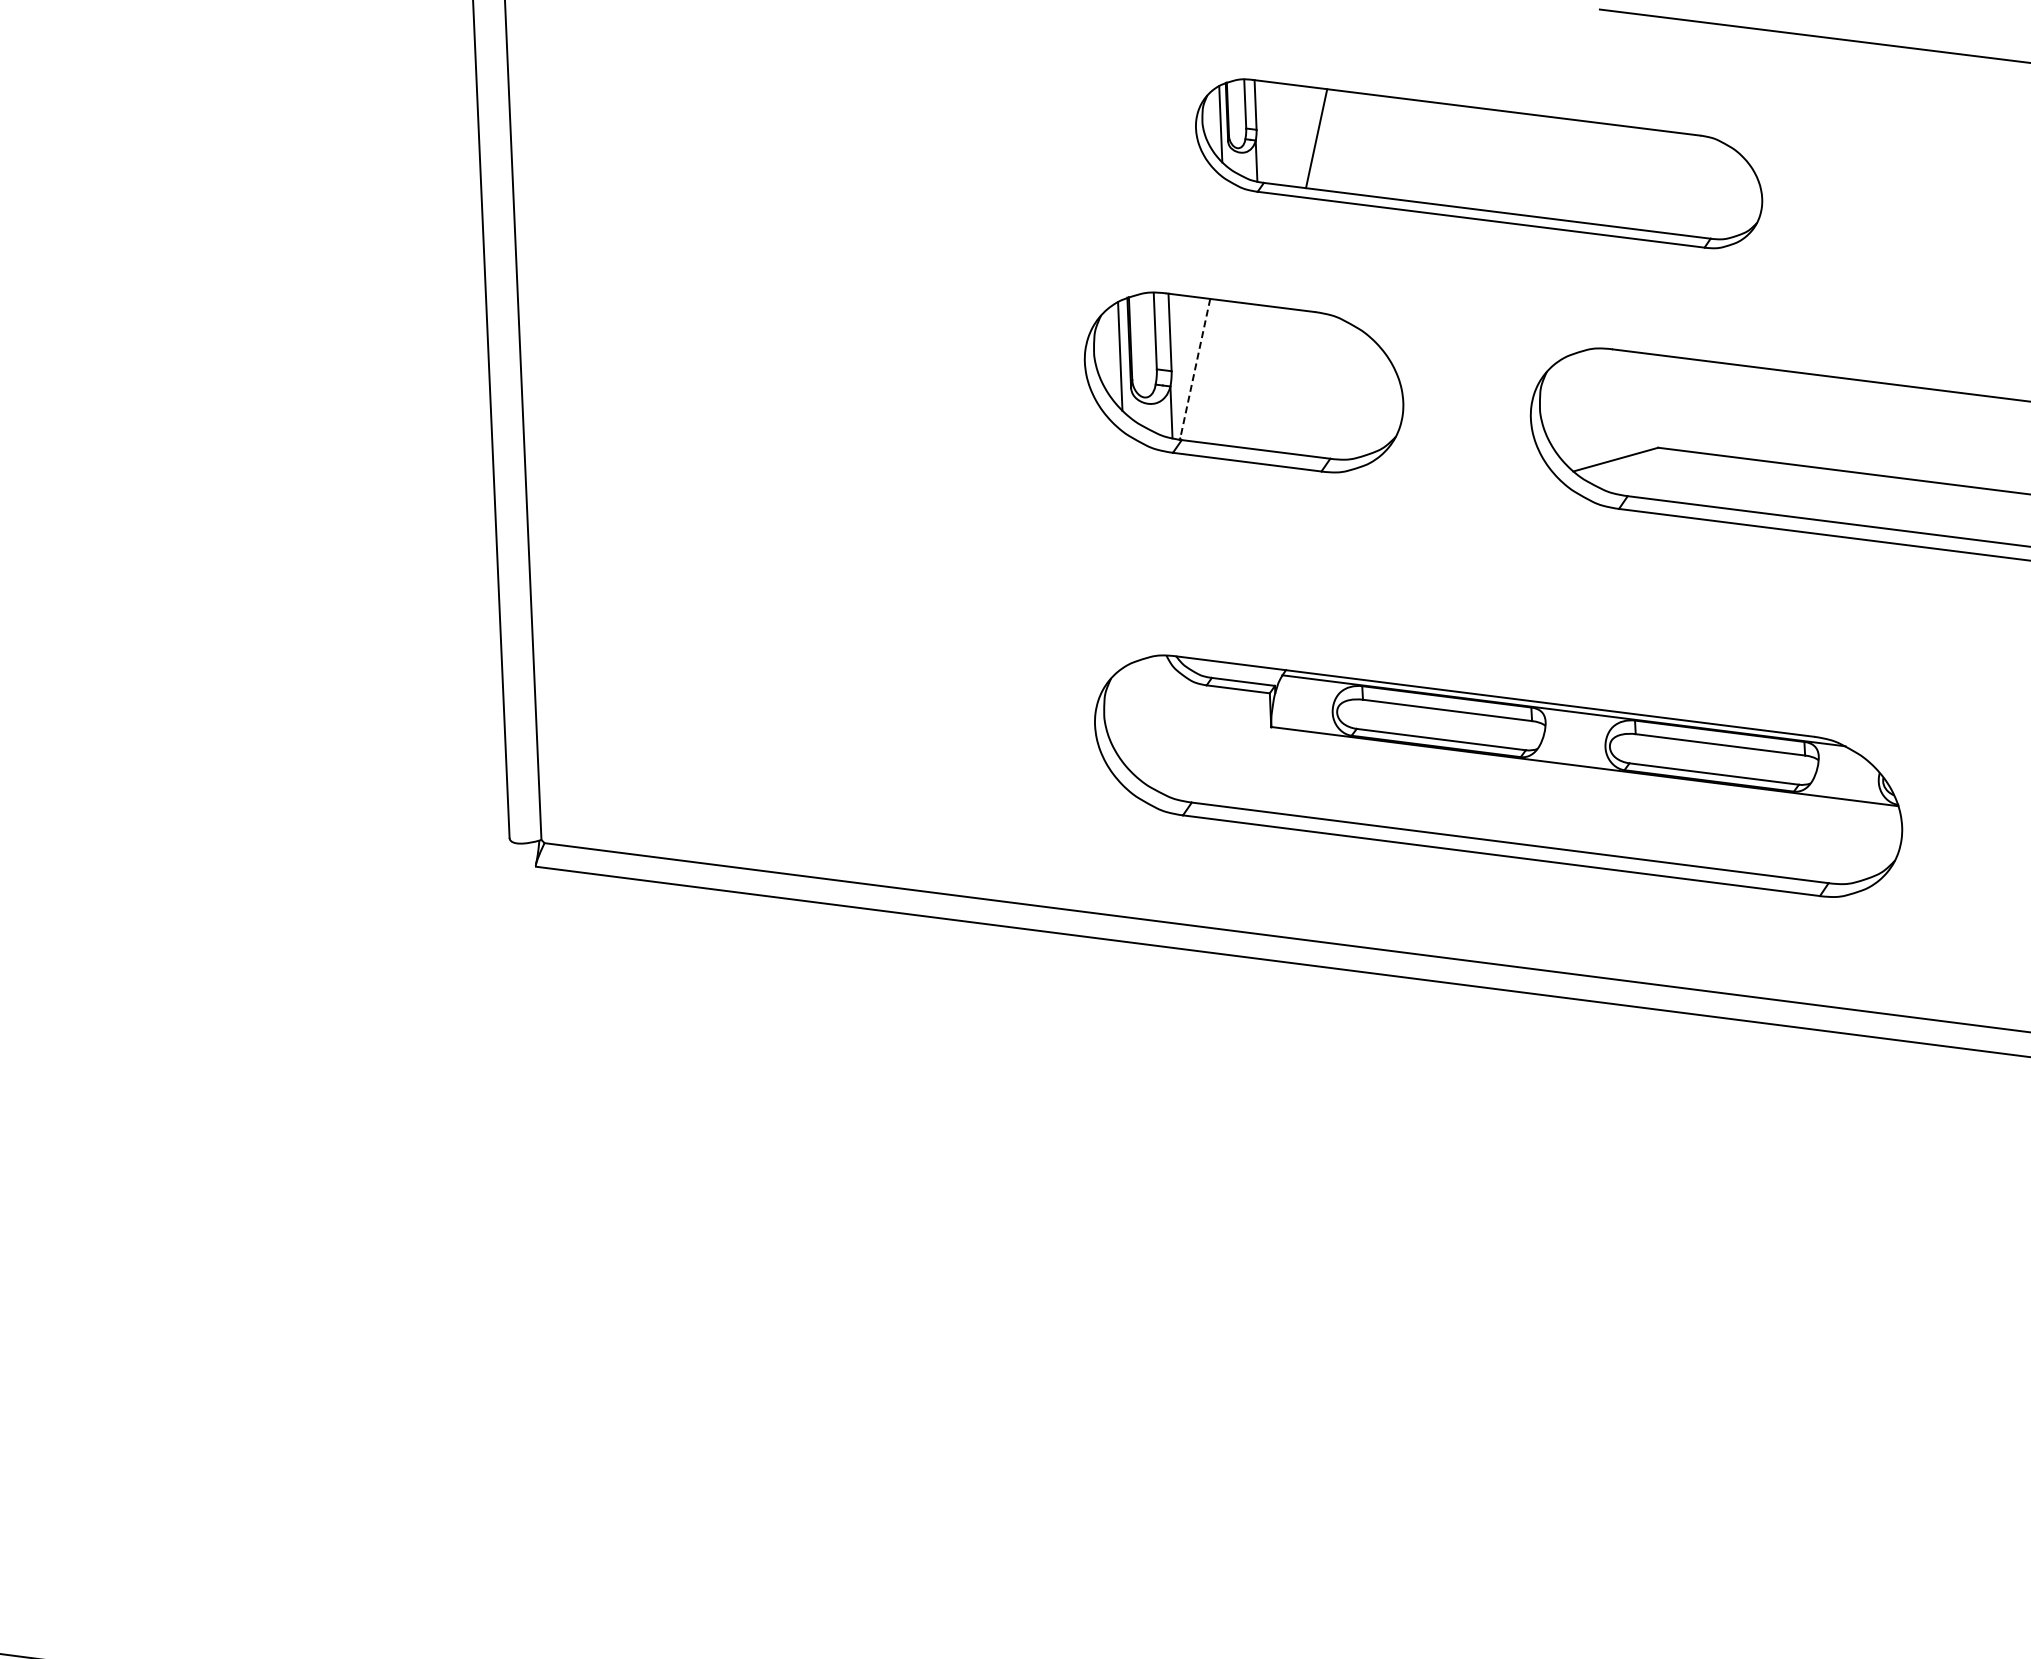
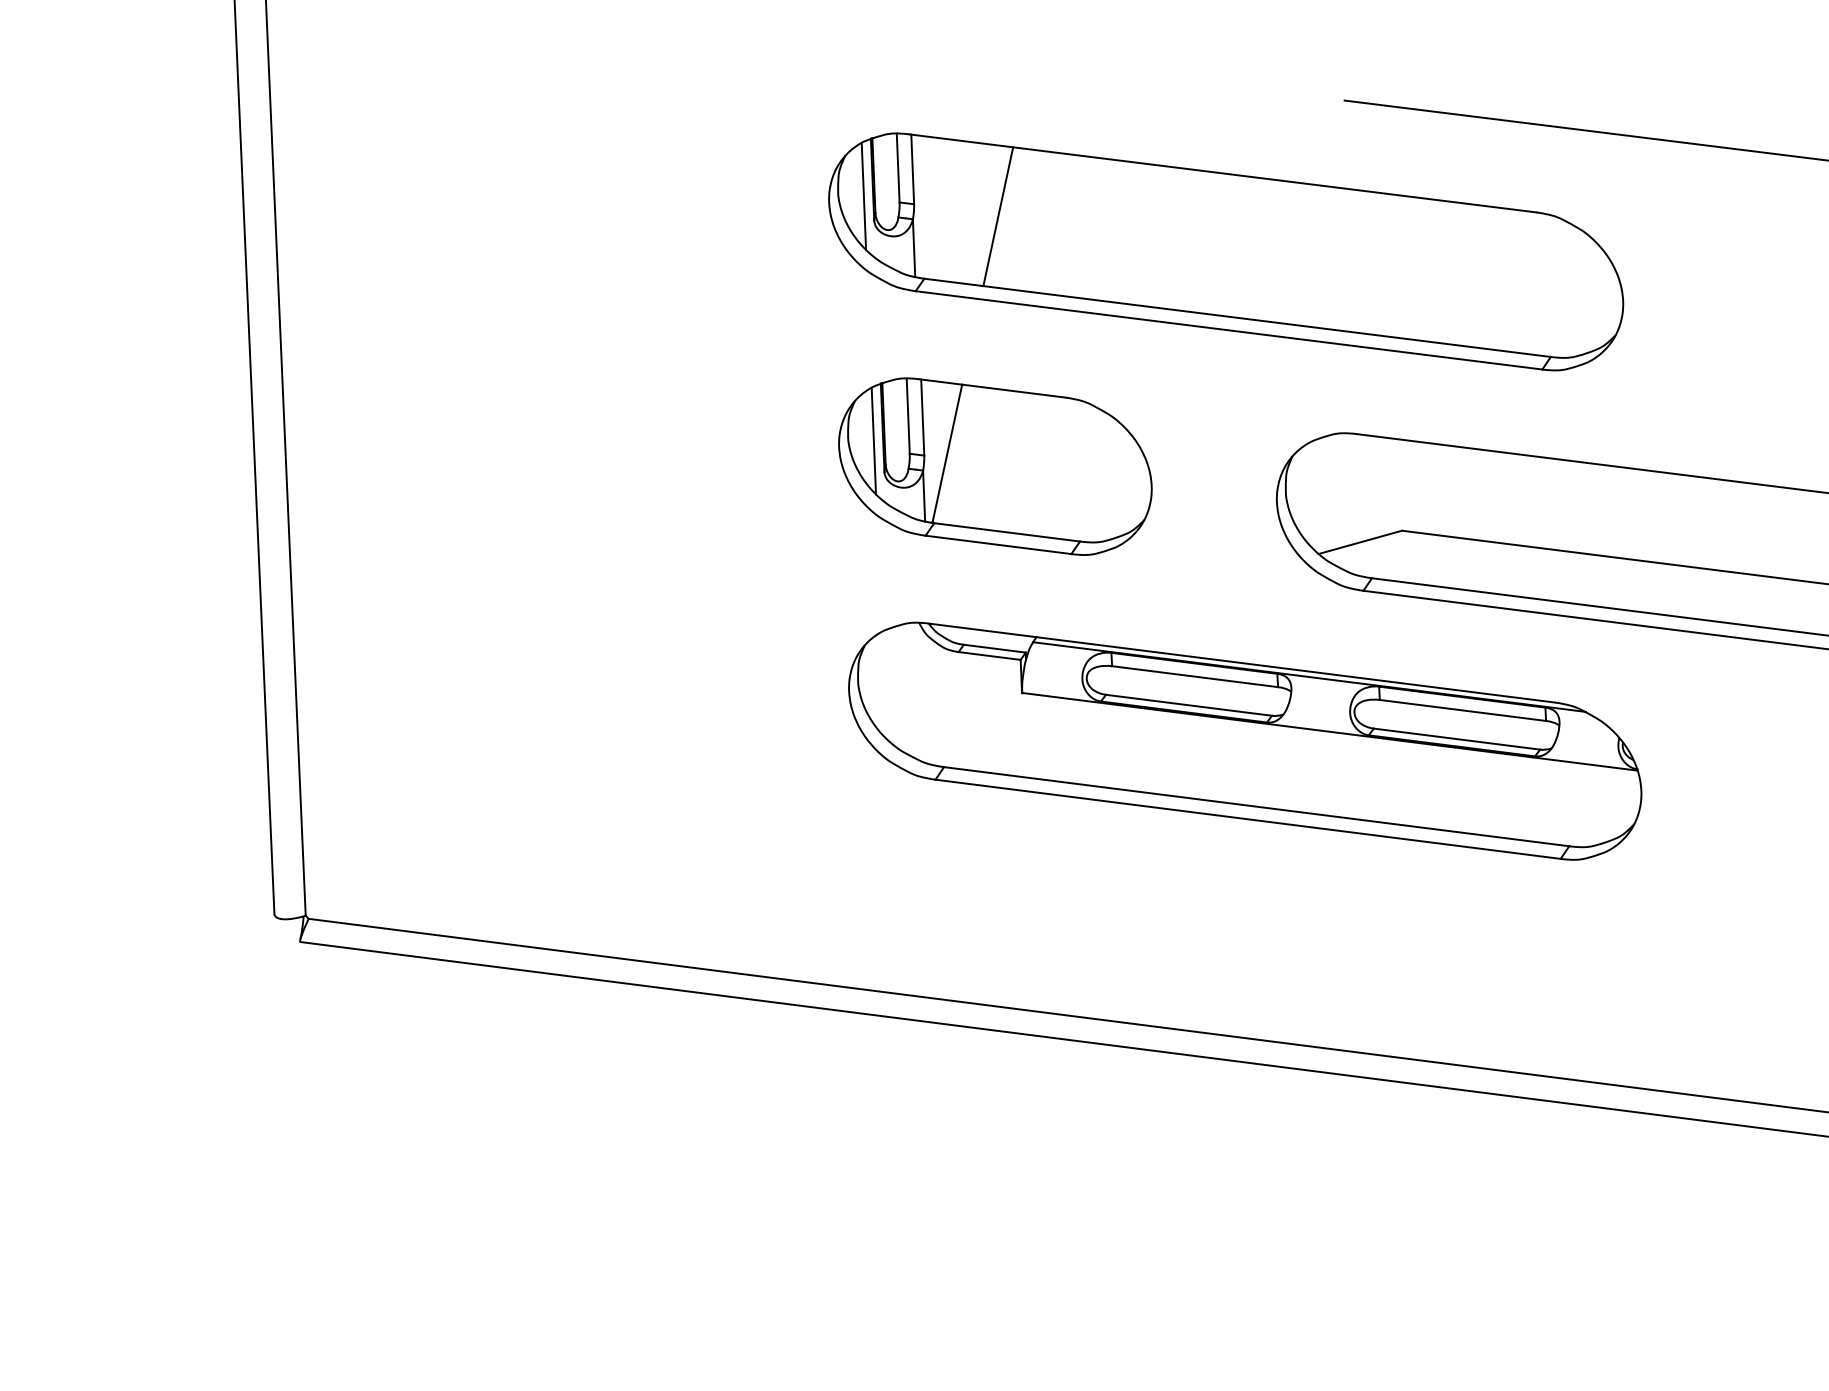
part: (1478, 163) -> (1225, 251), size x1.43
line: (1195, 369) -> (947, 453), dashed -> solid
part: (1498, 775) -> (1245, 740), moved

